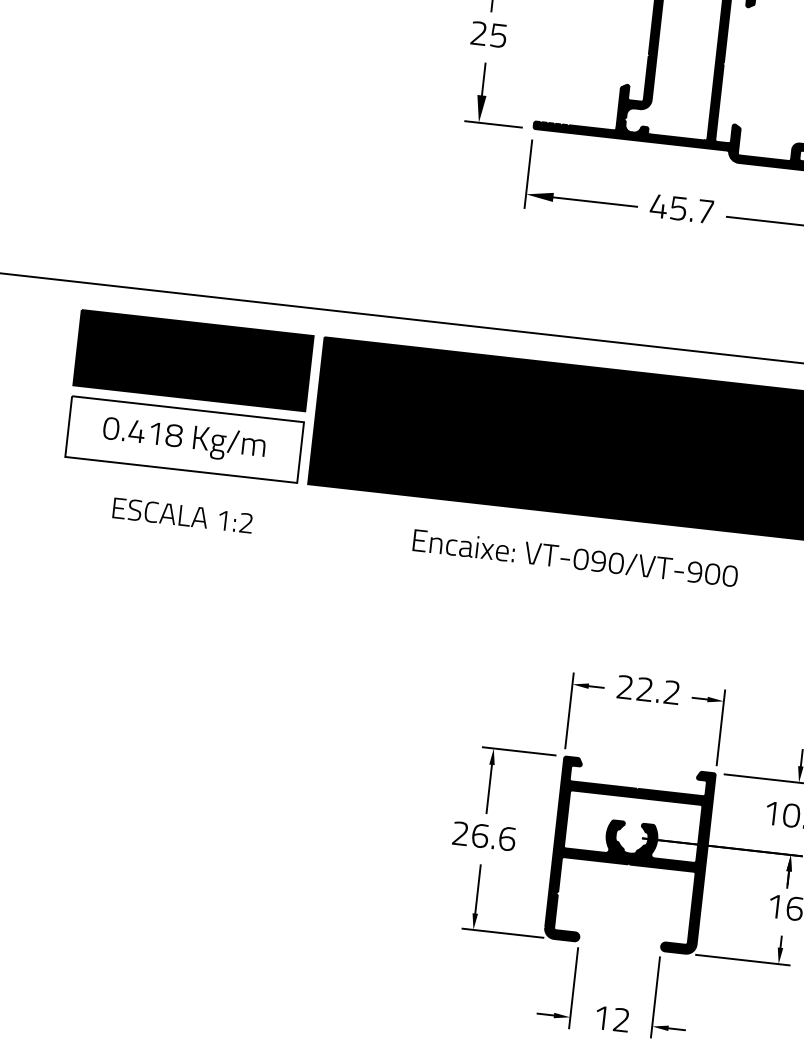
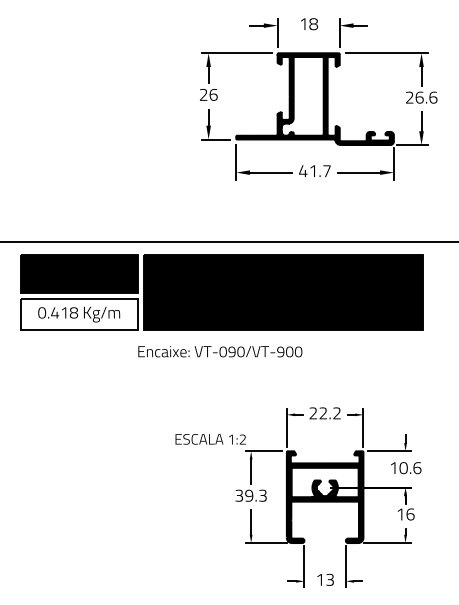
text: (498, 34) -> (213, 94), 25 -> 26
text: (679, 209) -> (313, 171), 45.7 -> 41.7
text: (182, 515) -> (210, 439), moved
text: (575, 557) -> (220, 351), moved
text: (484, 835) -> (251, 495), 26.6 -> 39.3
text: (622, 1019) -> (330, 579), 12 -> 13

